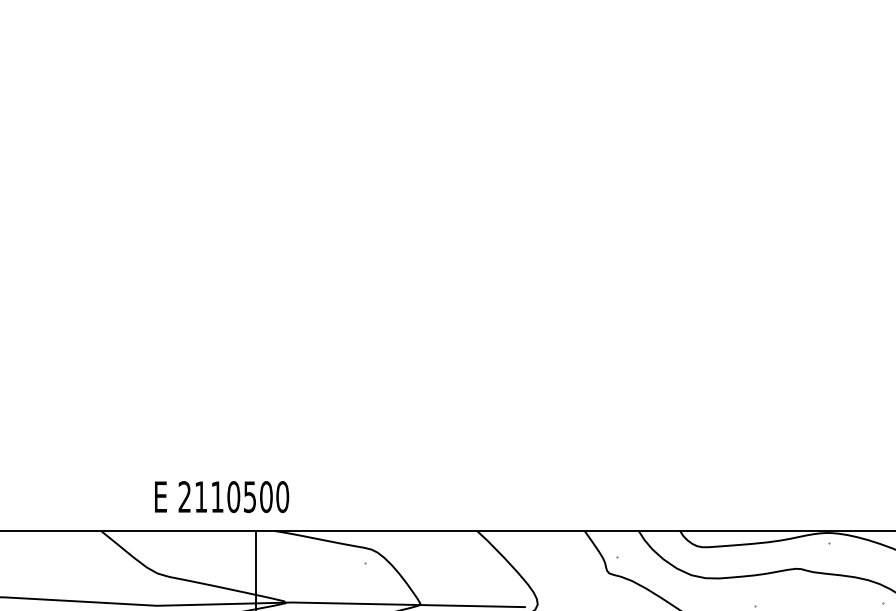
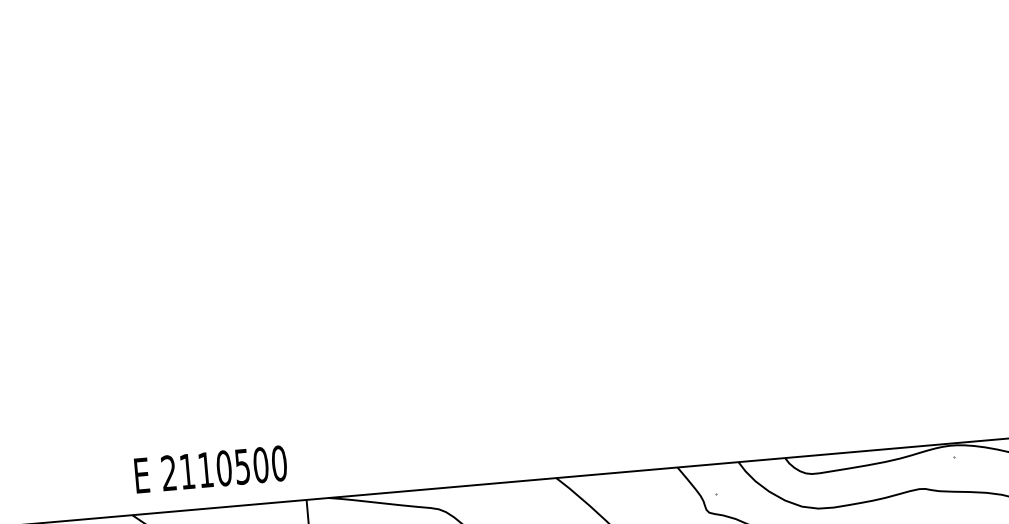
text: (222, 497) -> (211, 470), moved

